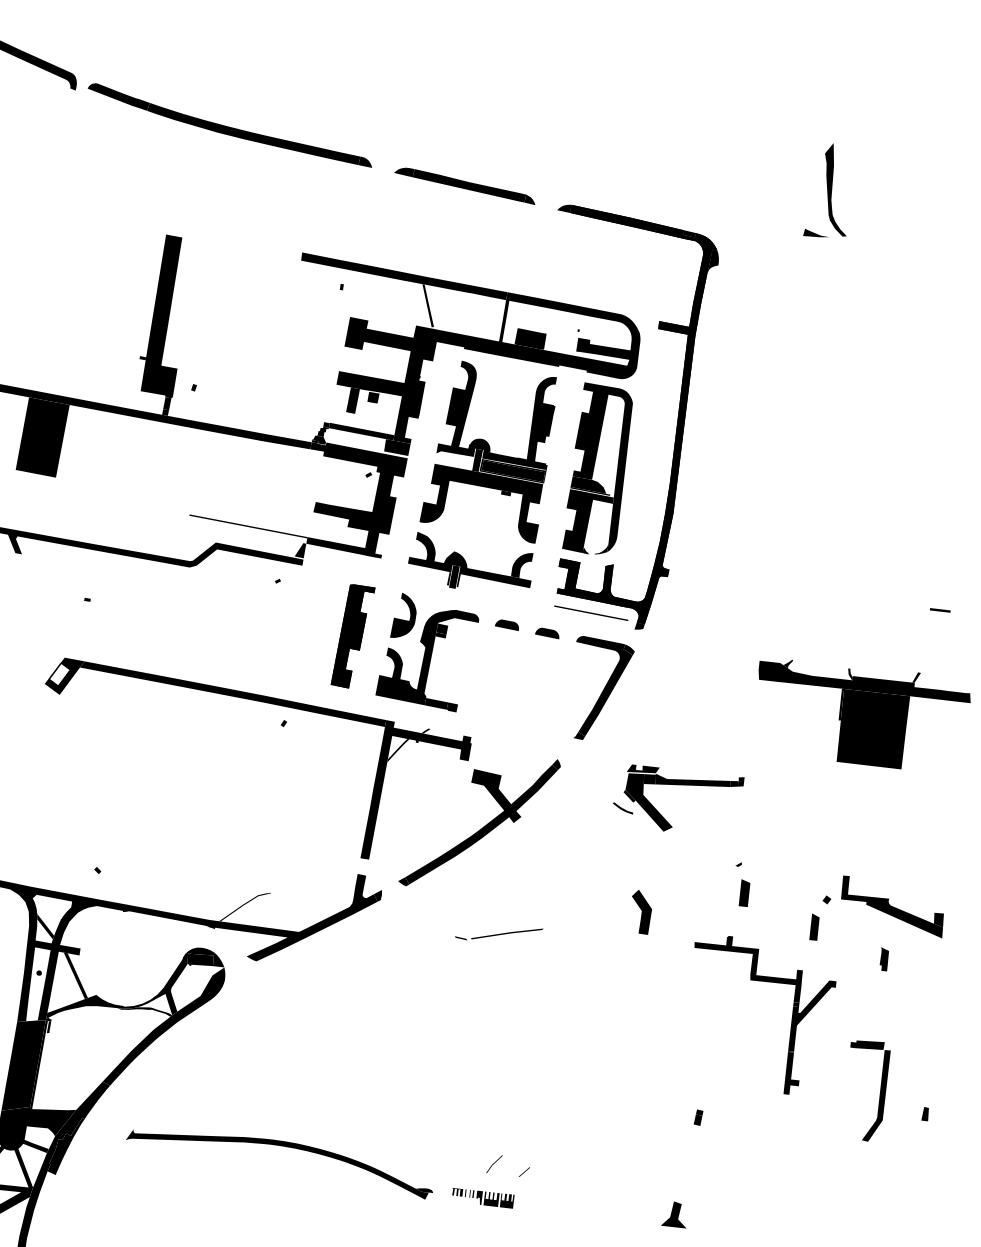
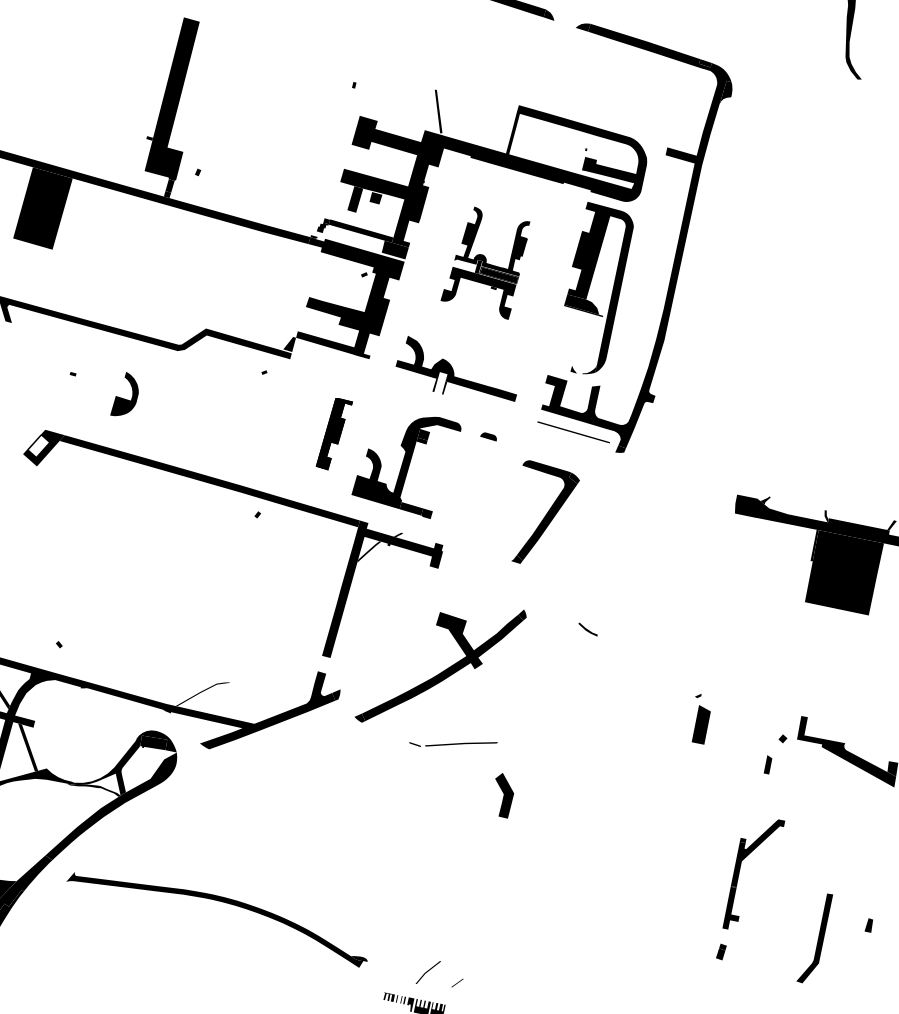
fill: (816, 232) -> (831, 73), removed
fill: (404, 276) -> (417, 80), removed
fill: (530, 338) -> (537, 153), removed
fill: (636, 414) -> (636, 238), removed
fill: (319, 439) -> (318, 235), removed
part: (487, 451) -> (484, 262), size x0.6
fill: (587, 521) -> (578, 340), removed
fill: (248, 526) -> (240, 315), removed
fill: (521, 565) -> (508, 378), removed
fill: (454, 576) -> (440, 383), removed
part: (403, 615) -> (125, 394), moved
part: (506, 624) -> (488, 436), size x0.7
fill: (546, 633) -> (527, 448), removed
part: (352, 636) -> (333, 434), size x0.7
part: (604, 687) -> (546, 513), moved
part: (683, 785) -> (650, 612), removed
part: (479, 822) -> (440, 665), moved
part: (744, 892) -> (701, 724), size x1.4
part: (641, 912) -> (503, 795), moved
part: (814, 926) -> (768, 764), size x0.7
part: (883, 959) -> (834, 803), removed
fill: (748, 968) -> (698, 800), removed
fill: (867, 1045) -> (810, 887), removed
part: (924, 1114) -> (868, 925), moved
part: (698, 1117) -> (721, 951), moved
part: (280, 1146) -> (219, 901), moved
part: (494, 1164) -> (428, 972), size x1.4

